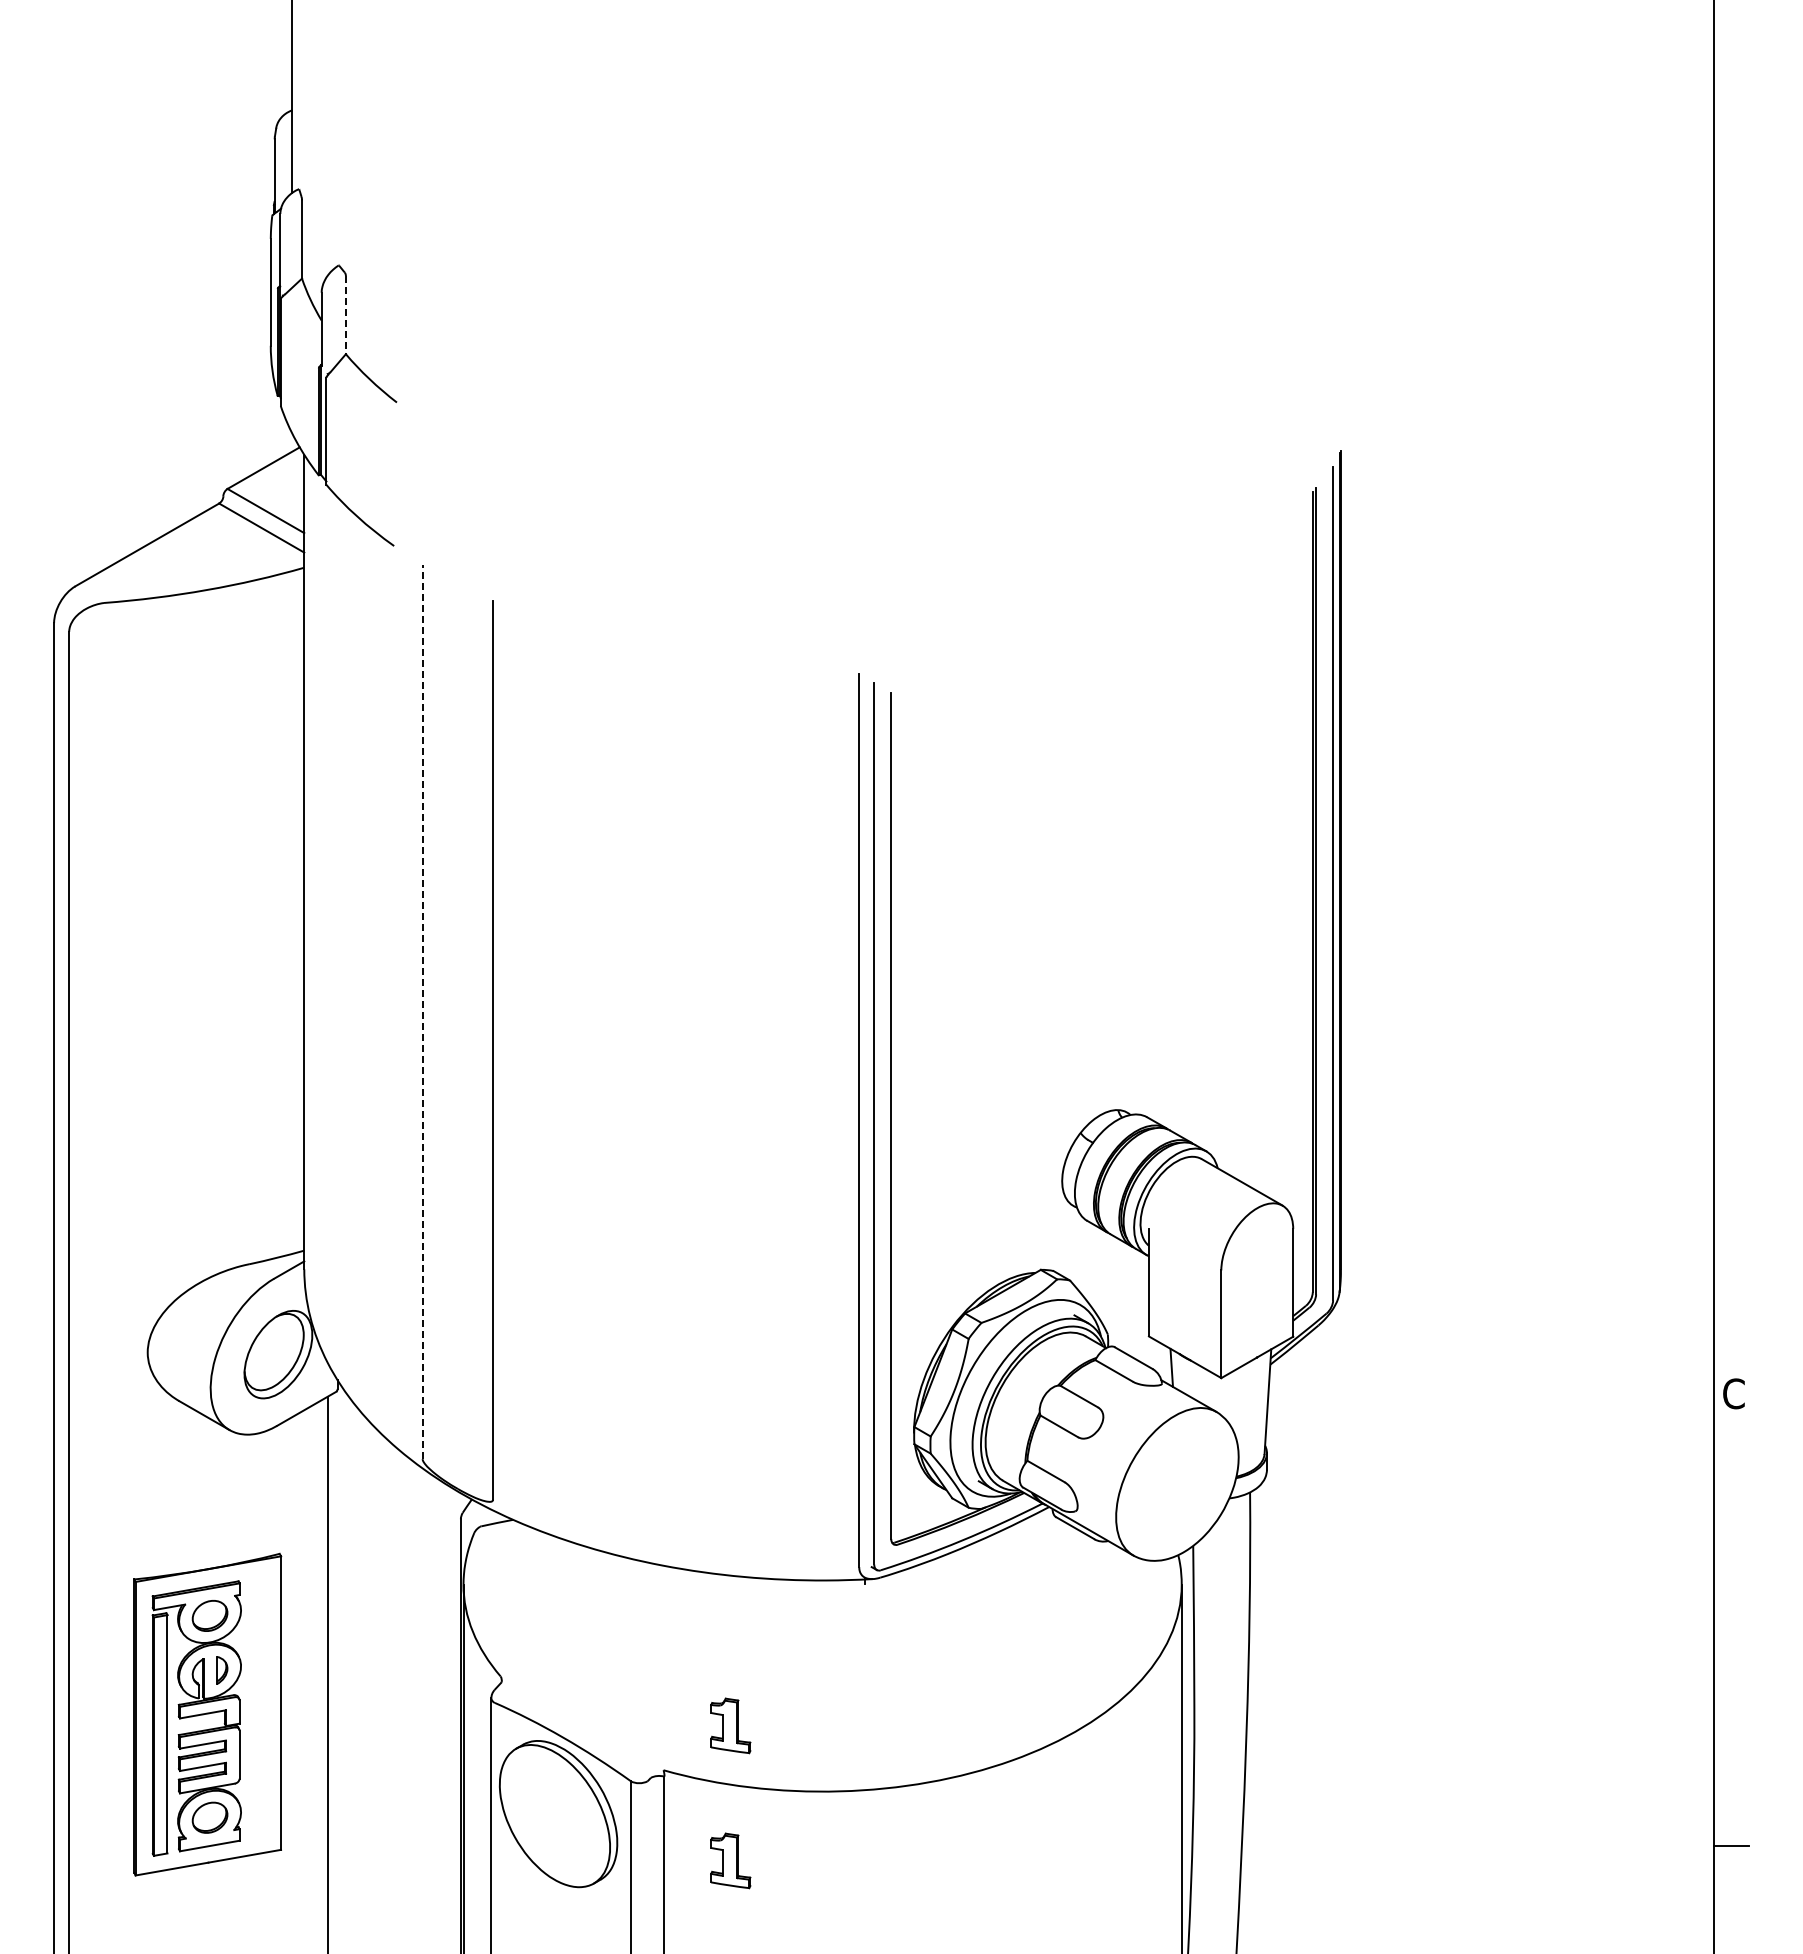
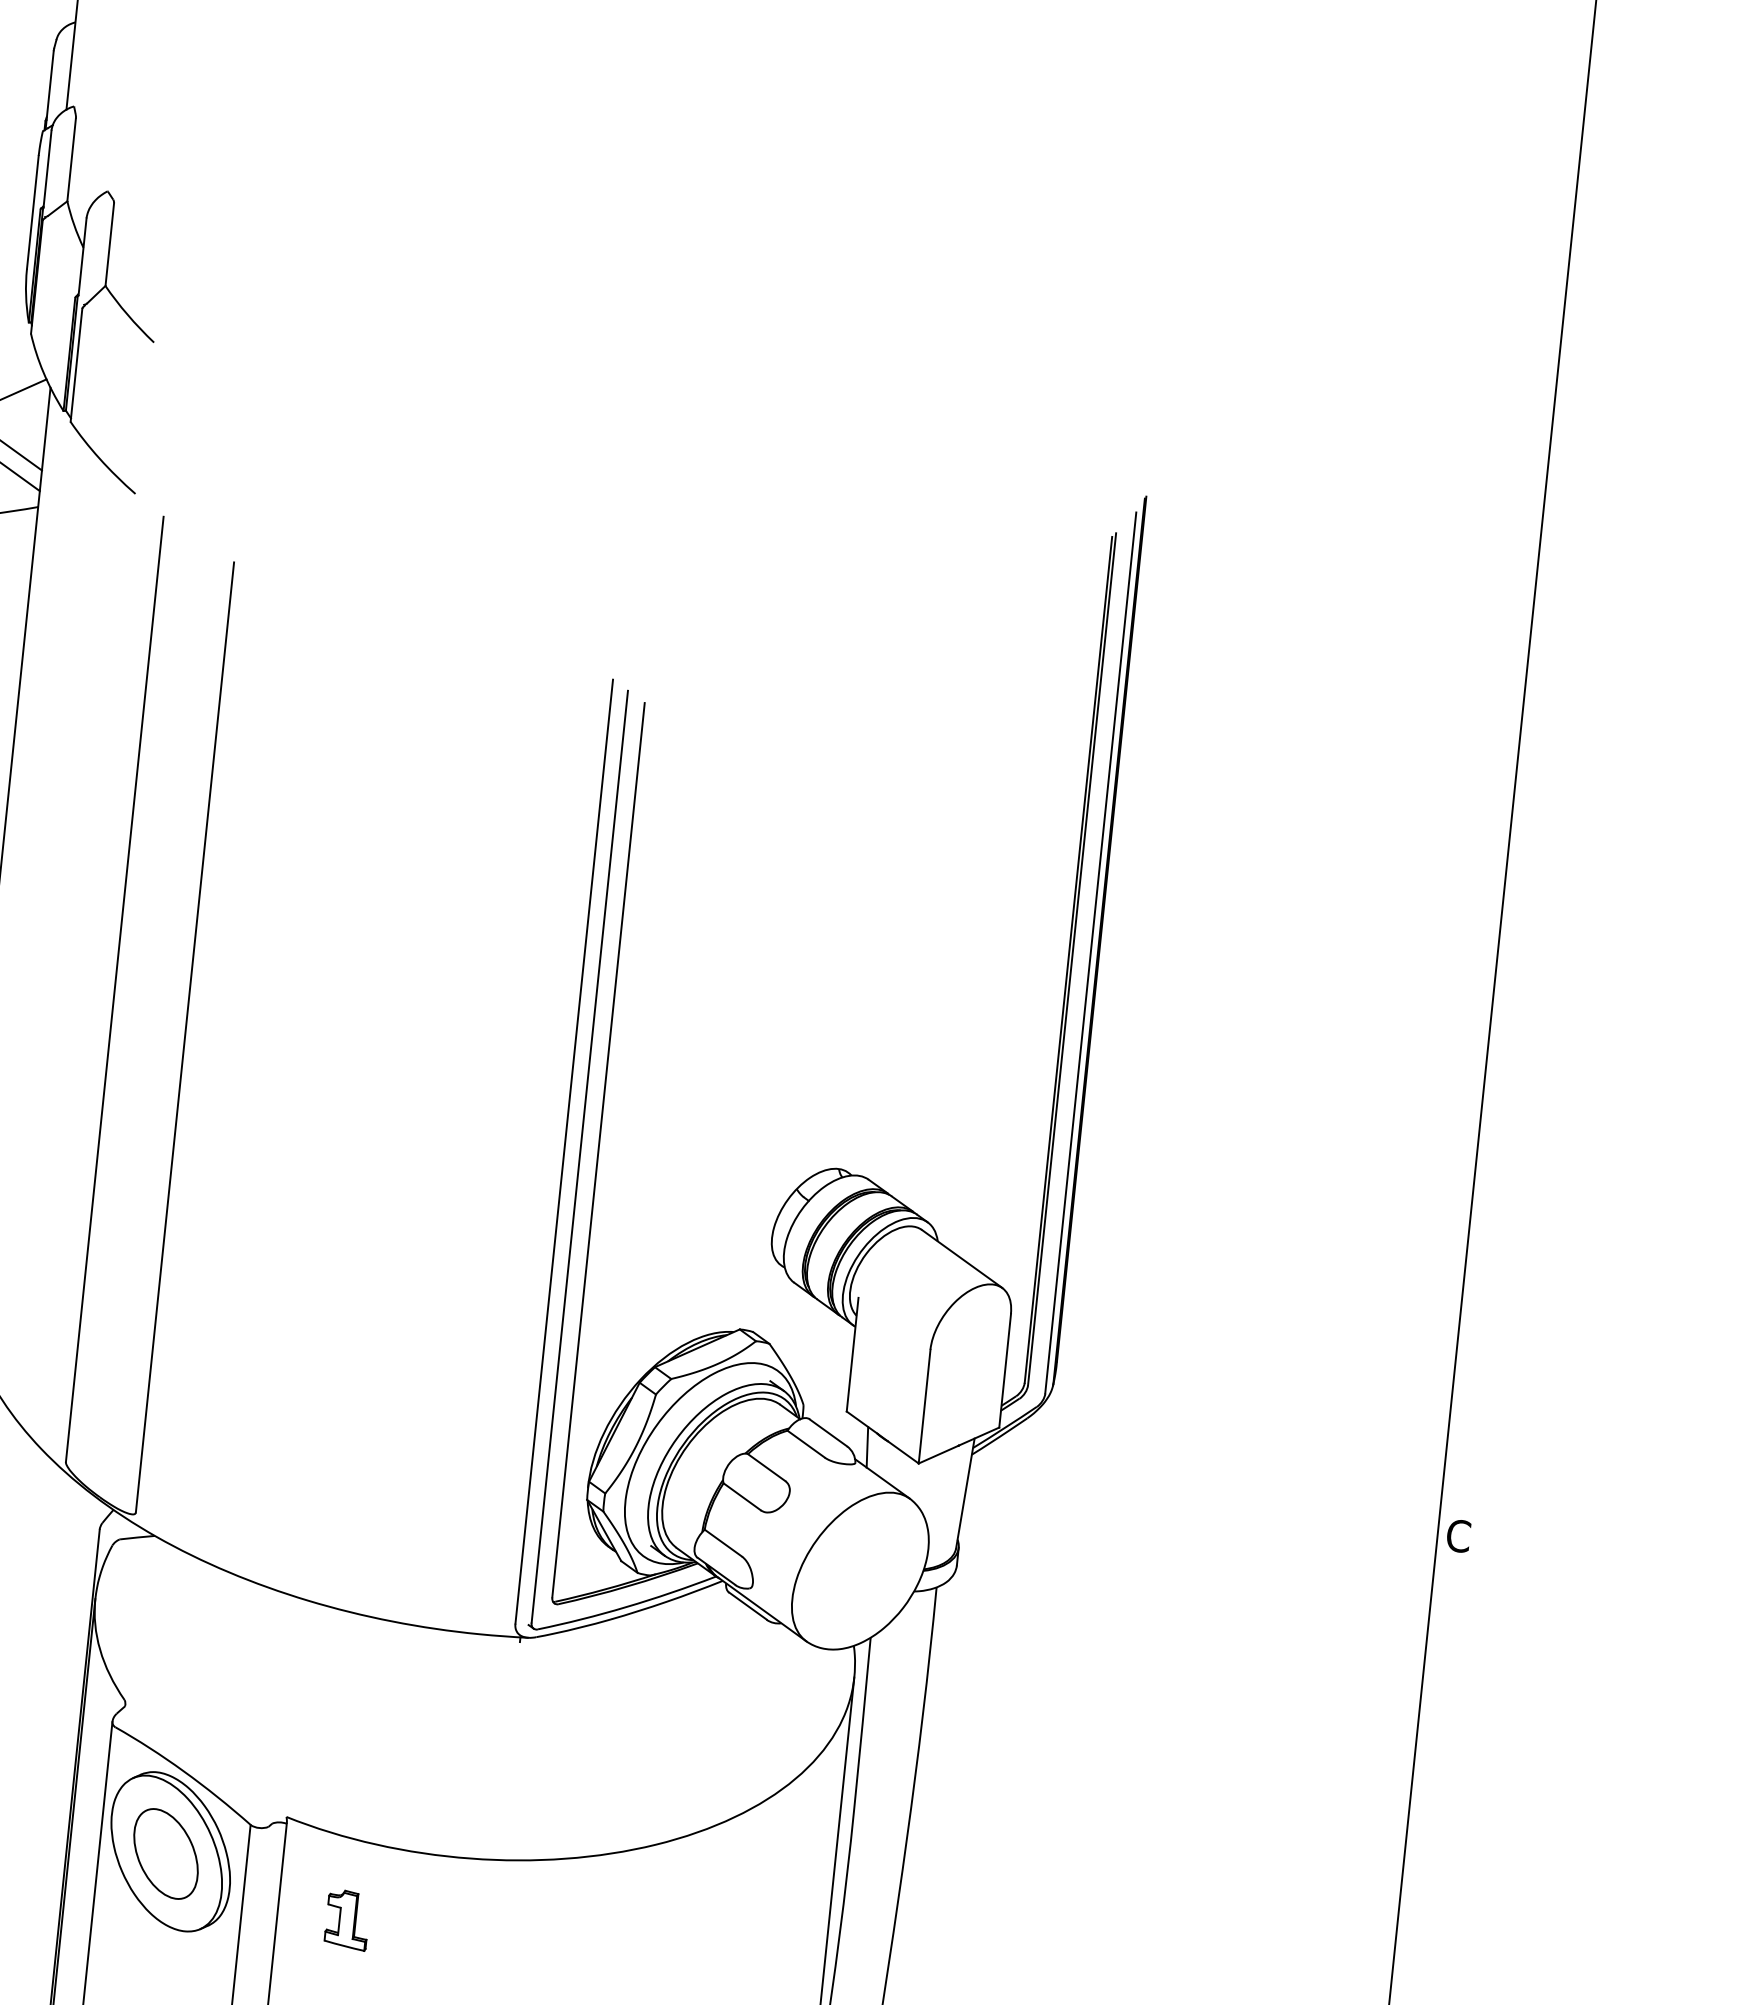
line: (345, 315) -> (109, 245), dashed -> solid
line: (422, 1011) -> (114, 988), dashed -> solid
part: (730, 1725) -> (362, 1776), removed
part: (553, 1816) -> (165, 1853), added

